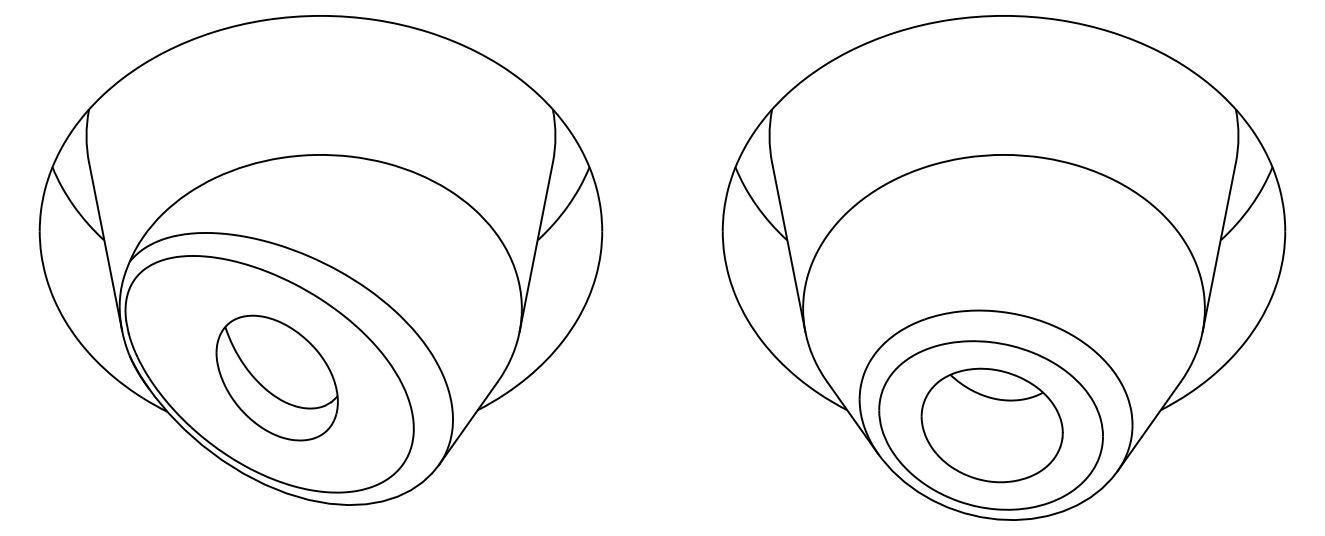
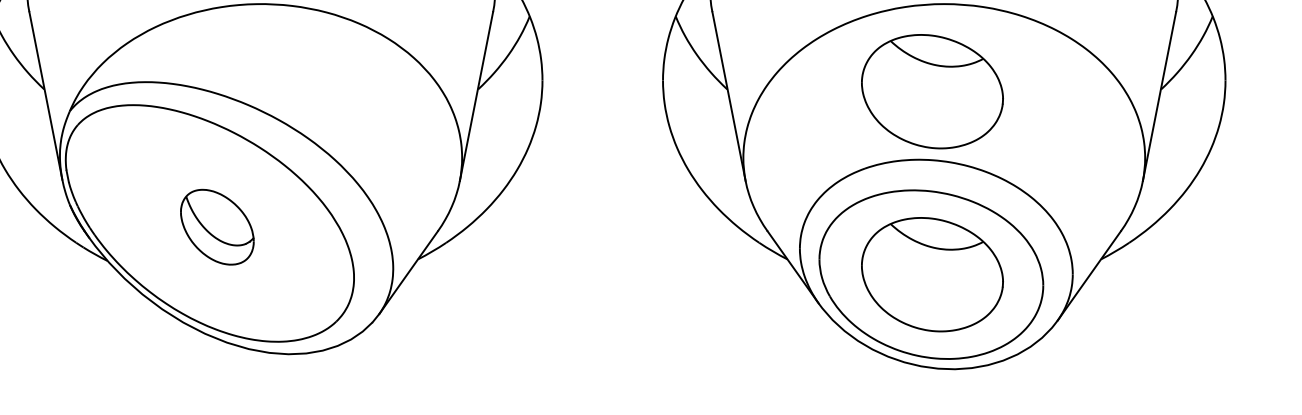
part: (991, 242) -> (931, 91), added
part: (276, 377) -> (216, 226), size x0.6

